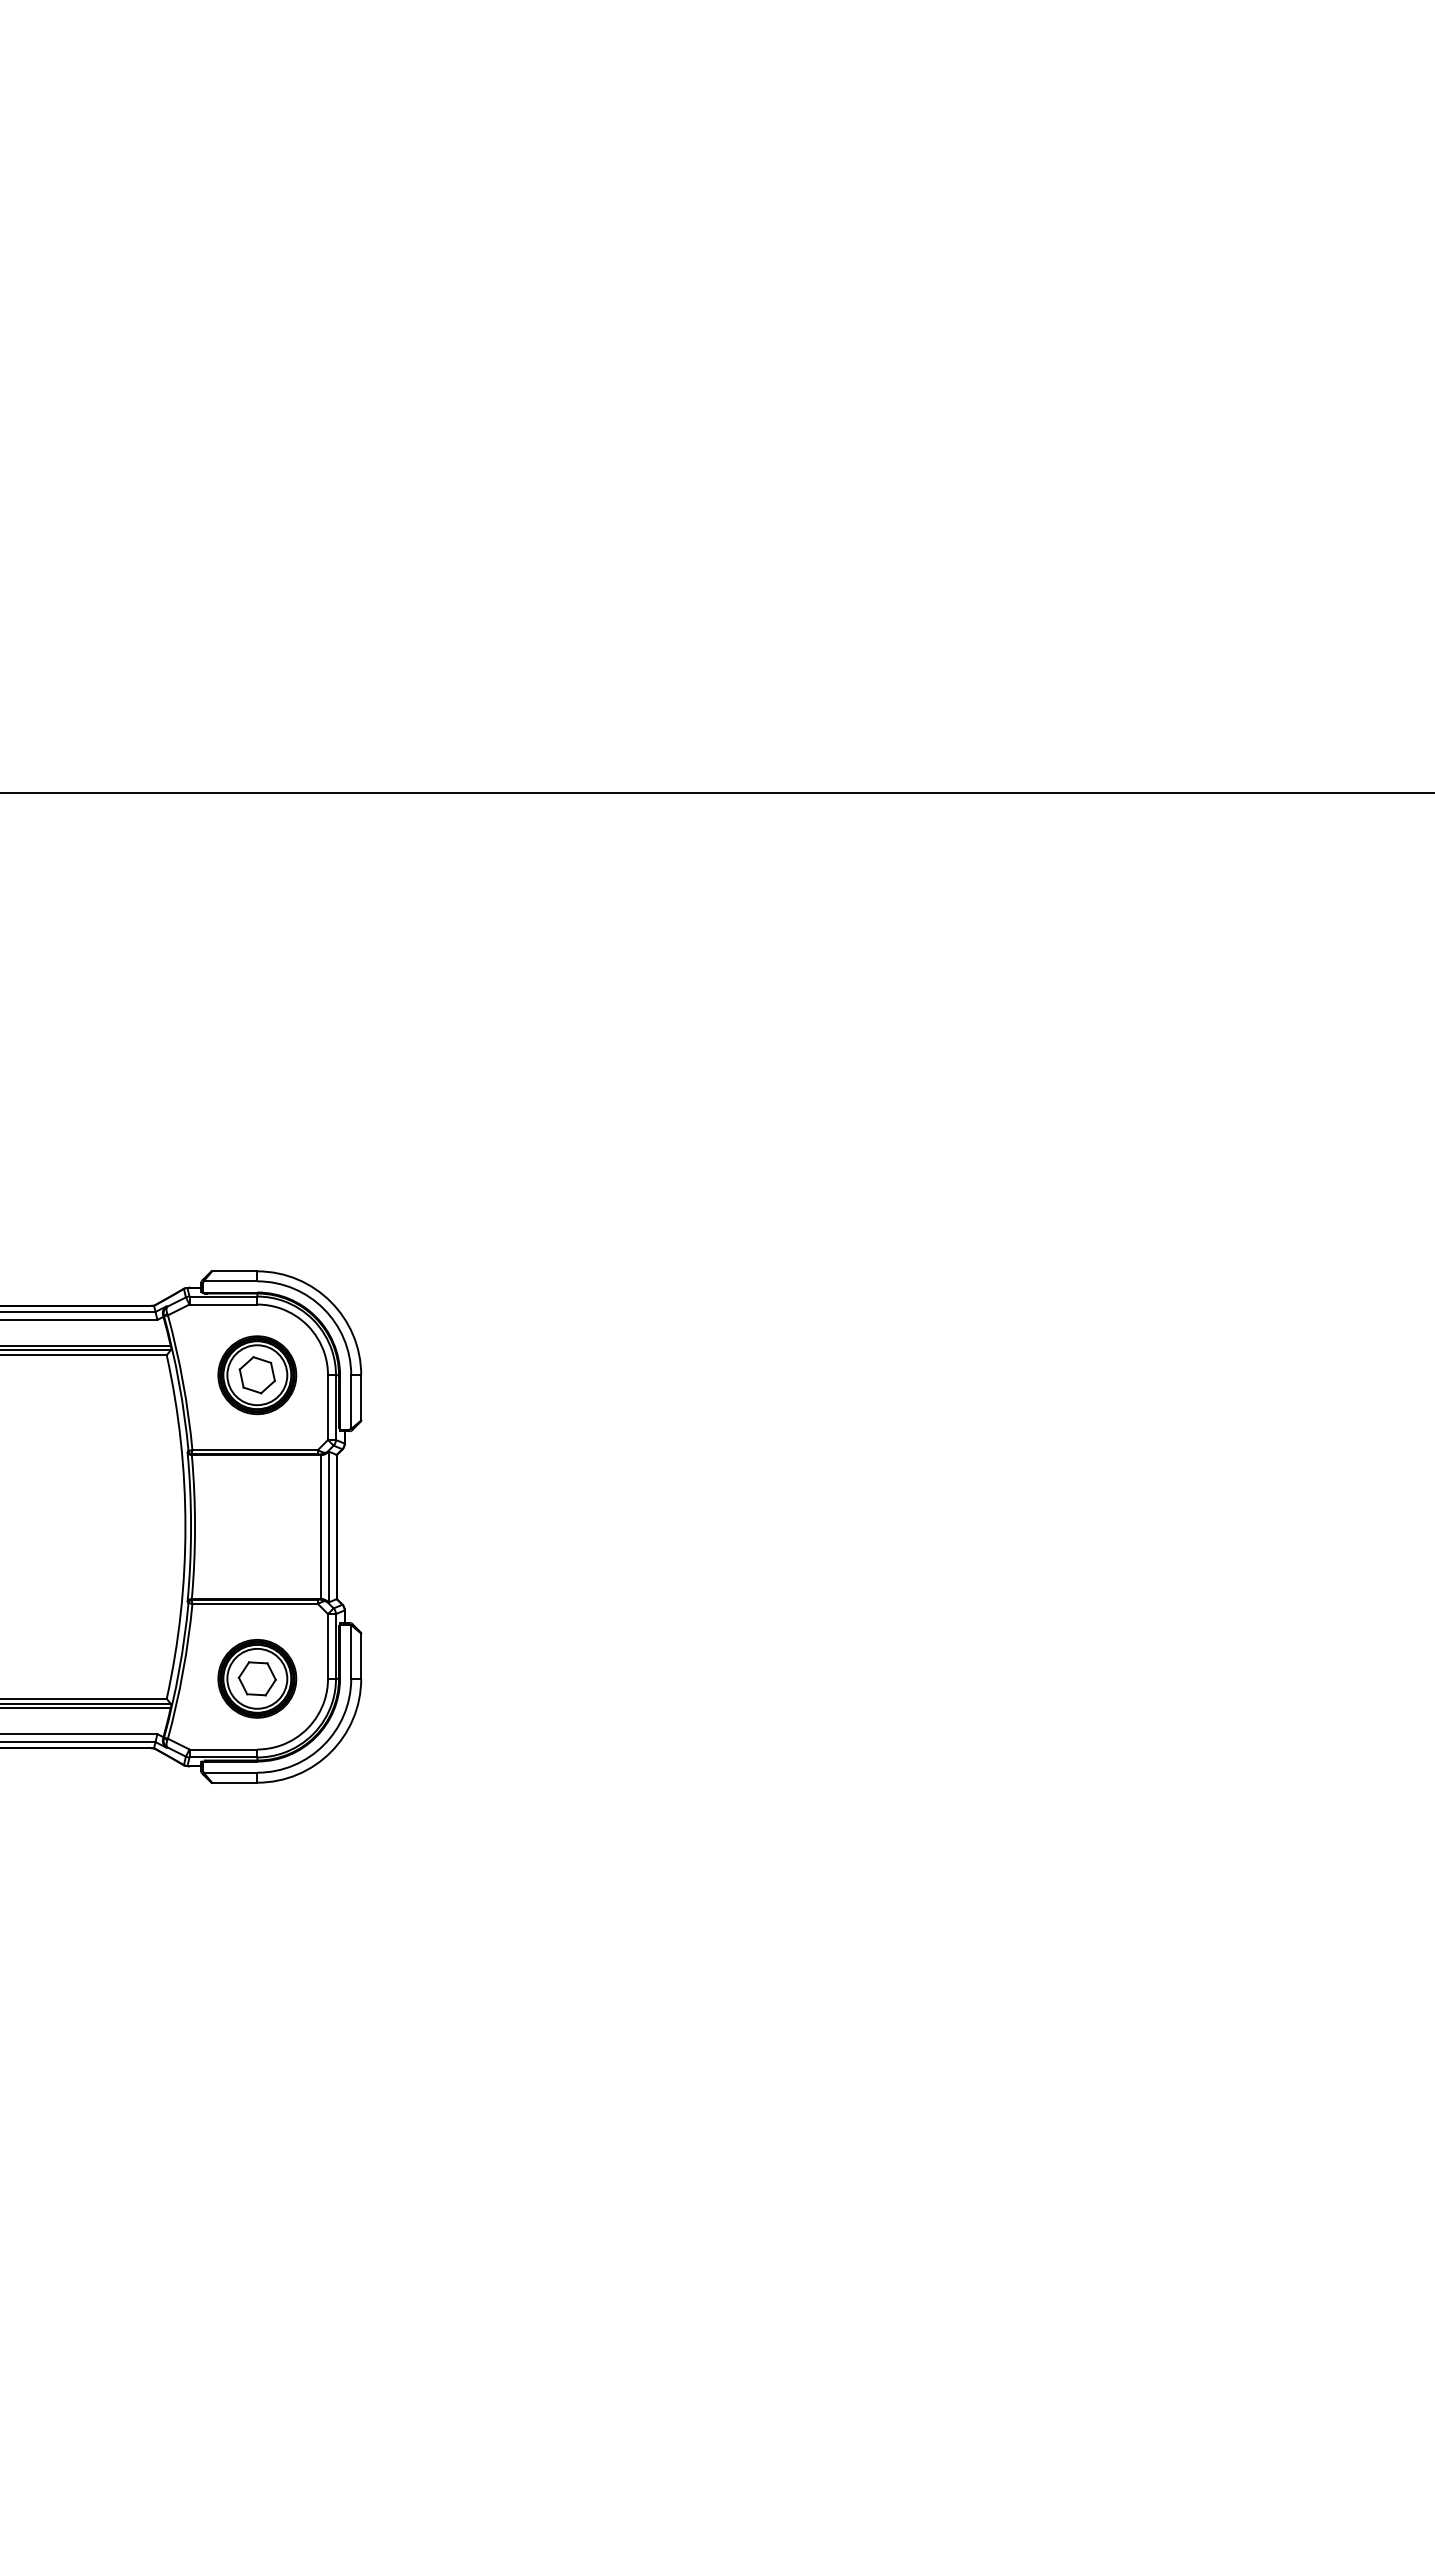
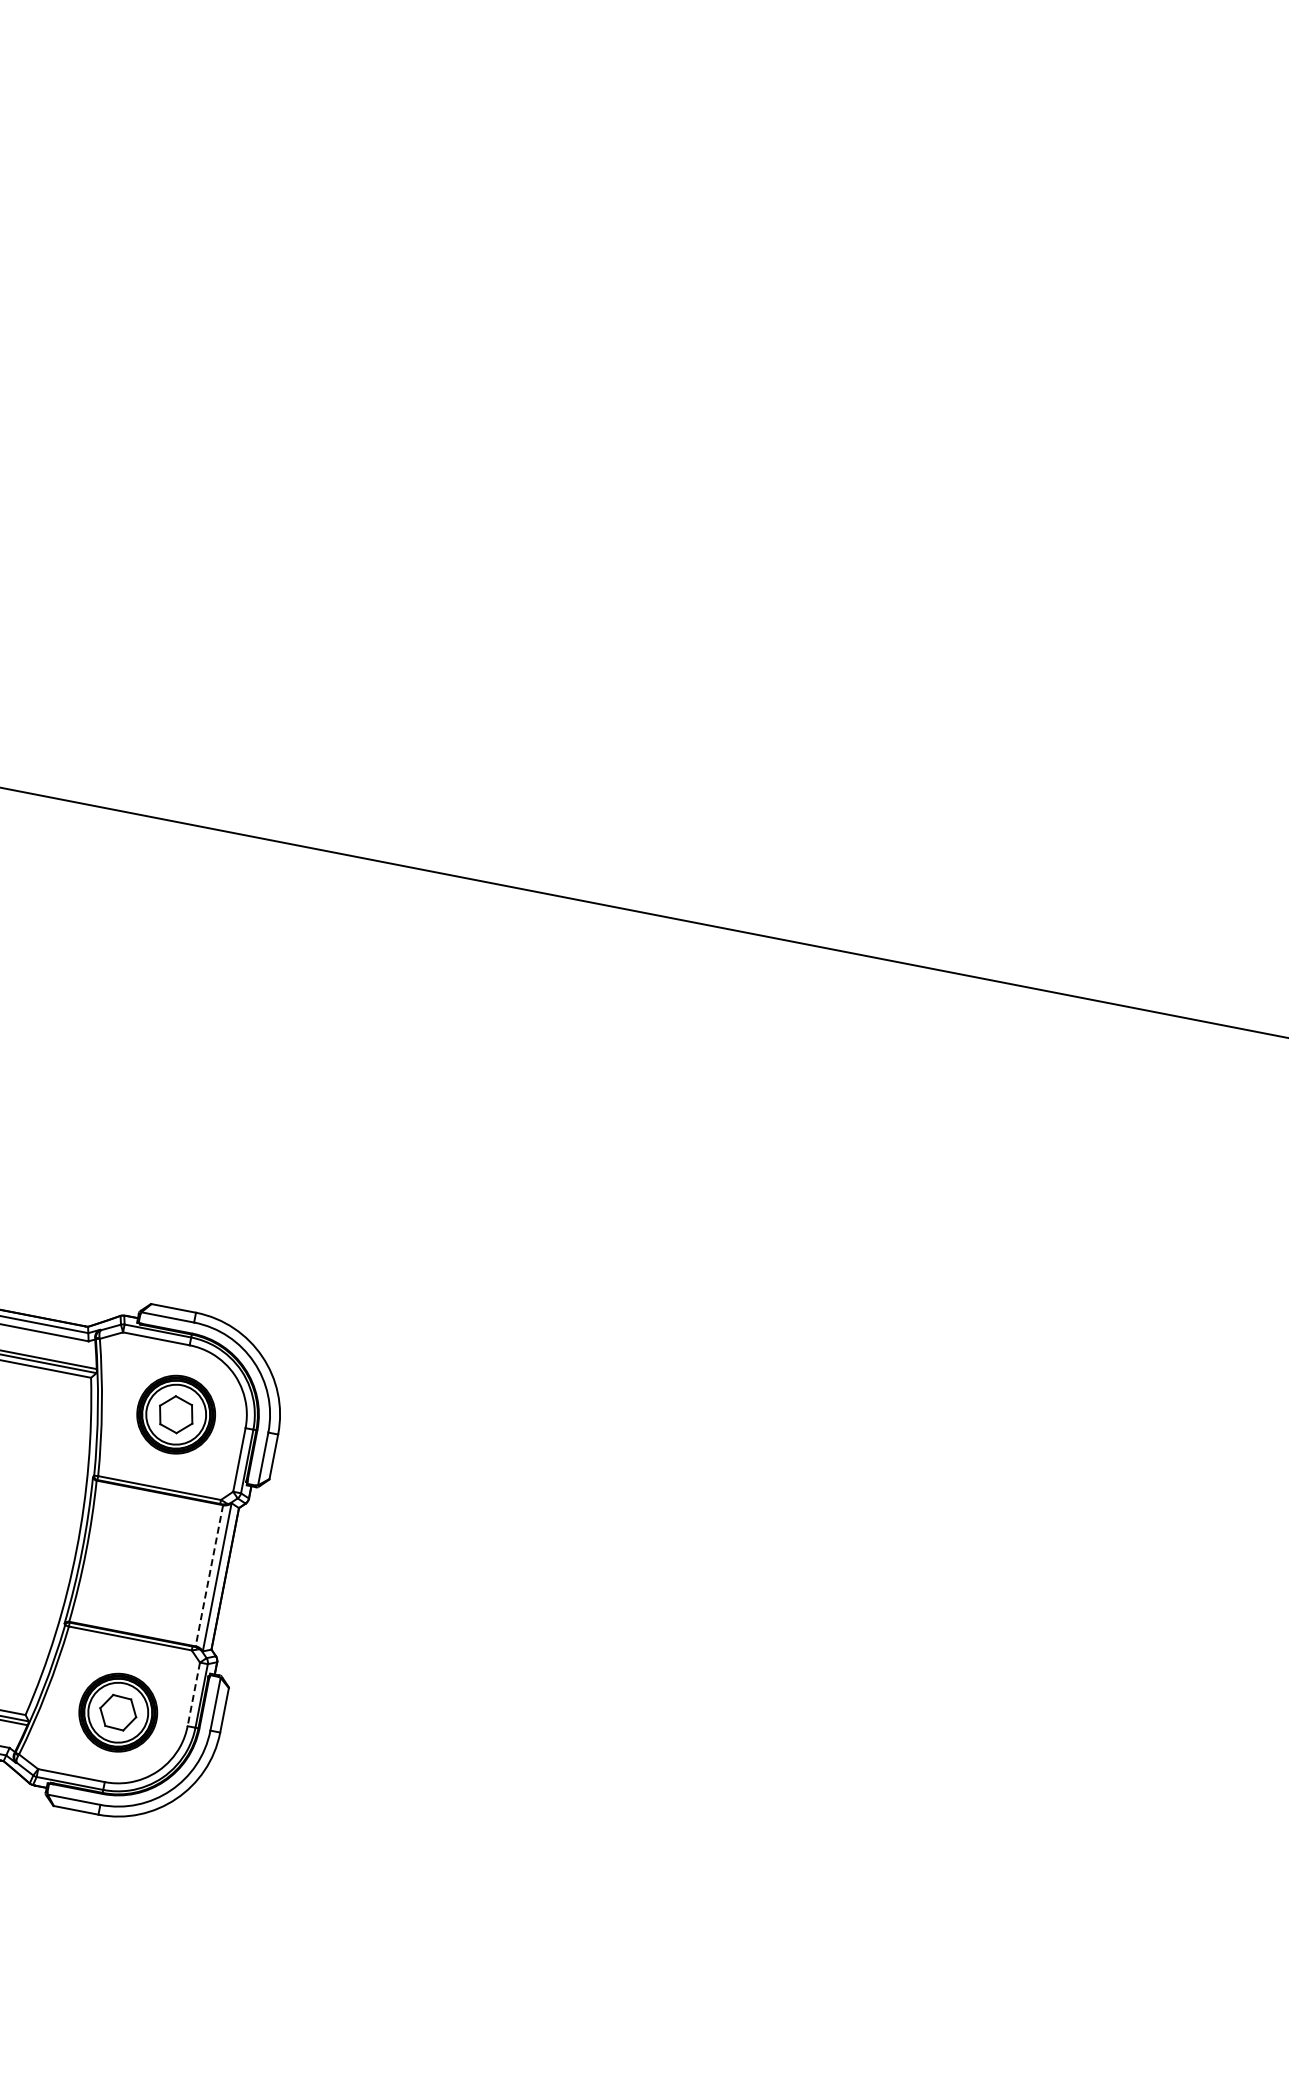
line: (320, 1527) -> (209, 1576), solid -> dashed
line: (328, 1646) -> (194, 1694), solid -> dashed

